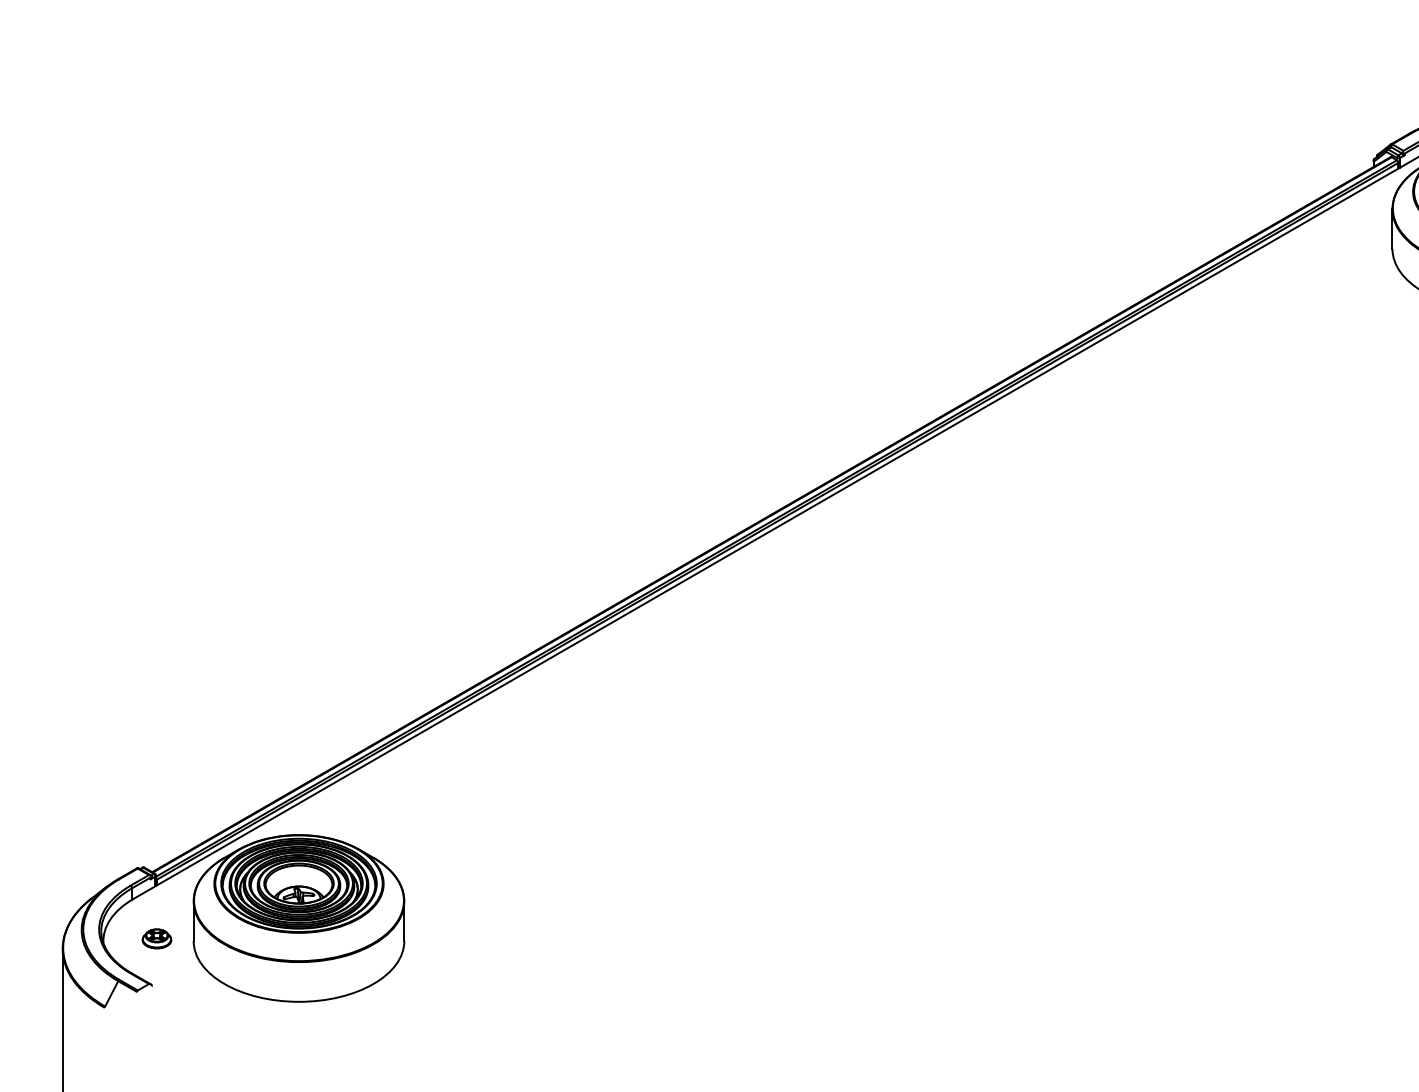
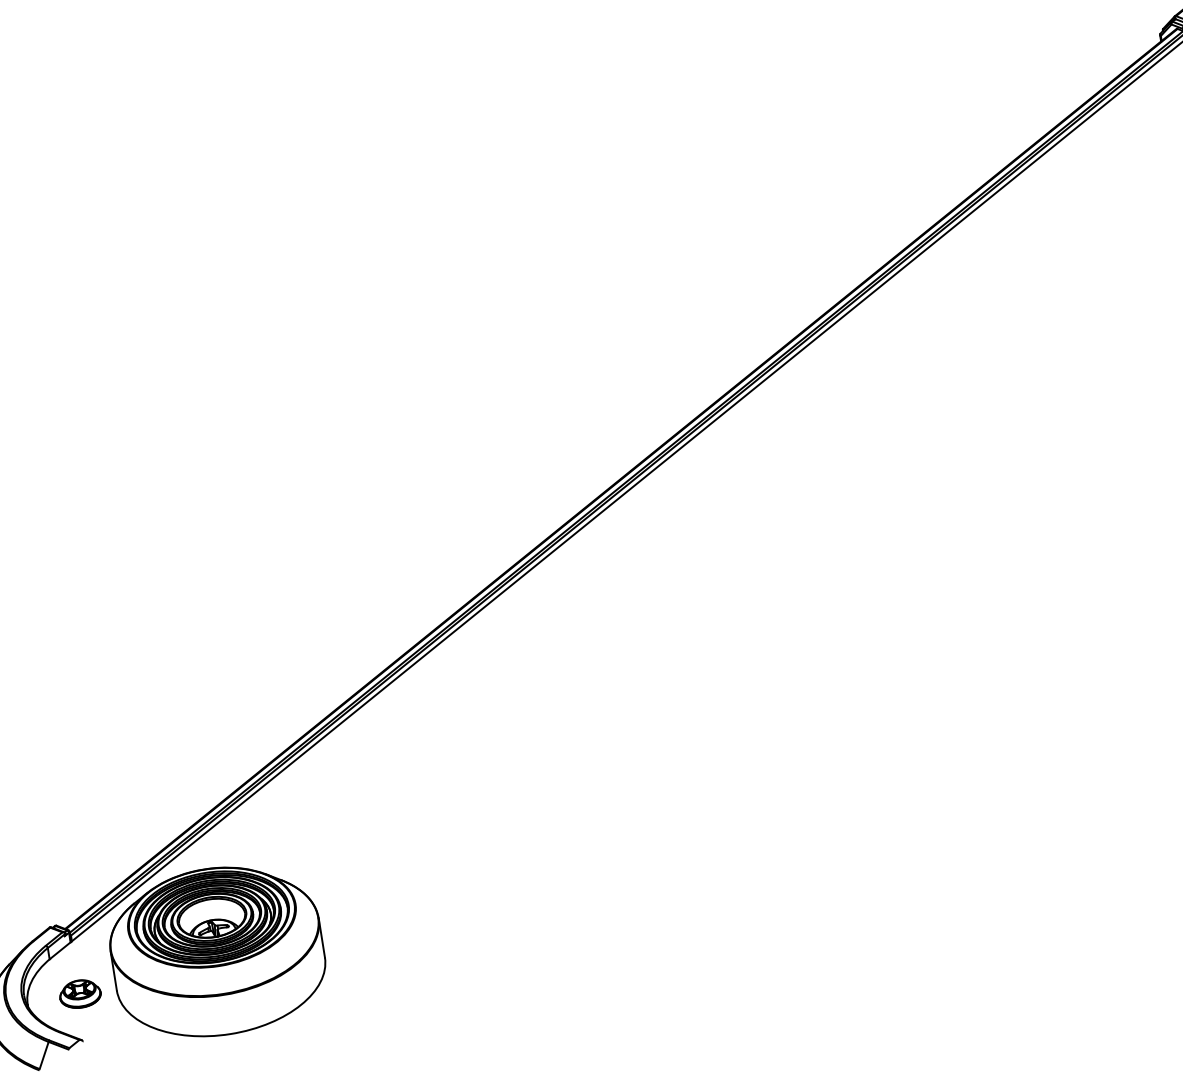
part: (156, 938) -> (79, 993), size x1.43

